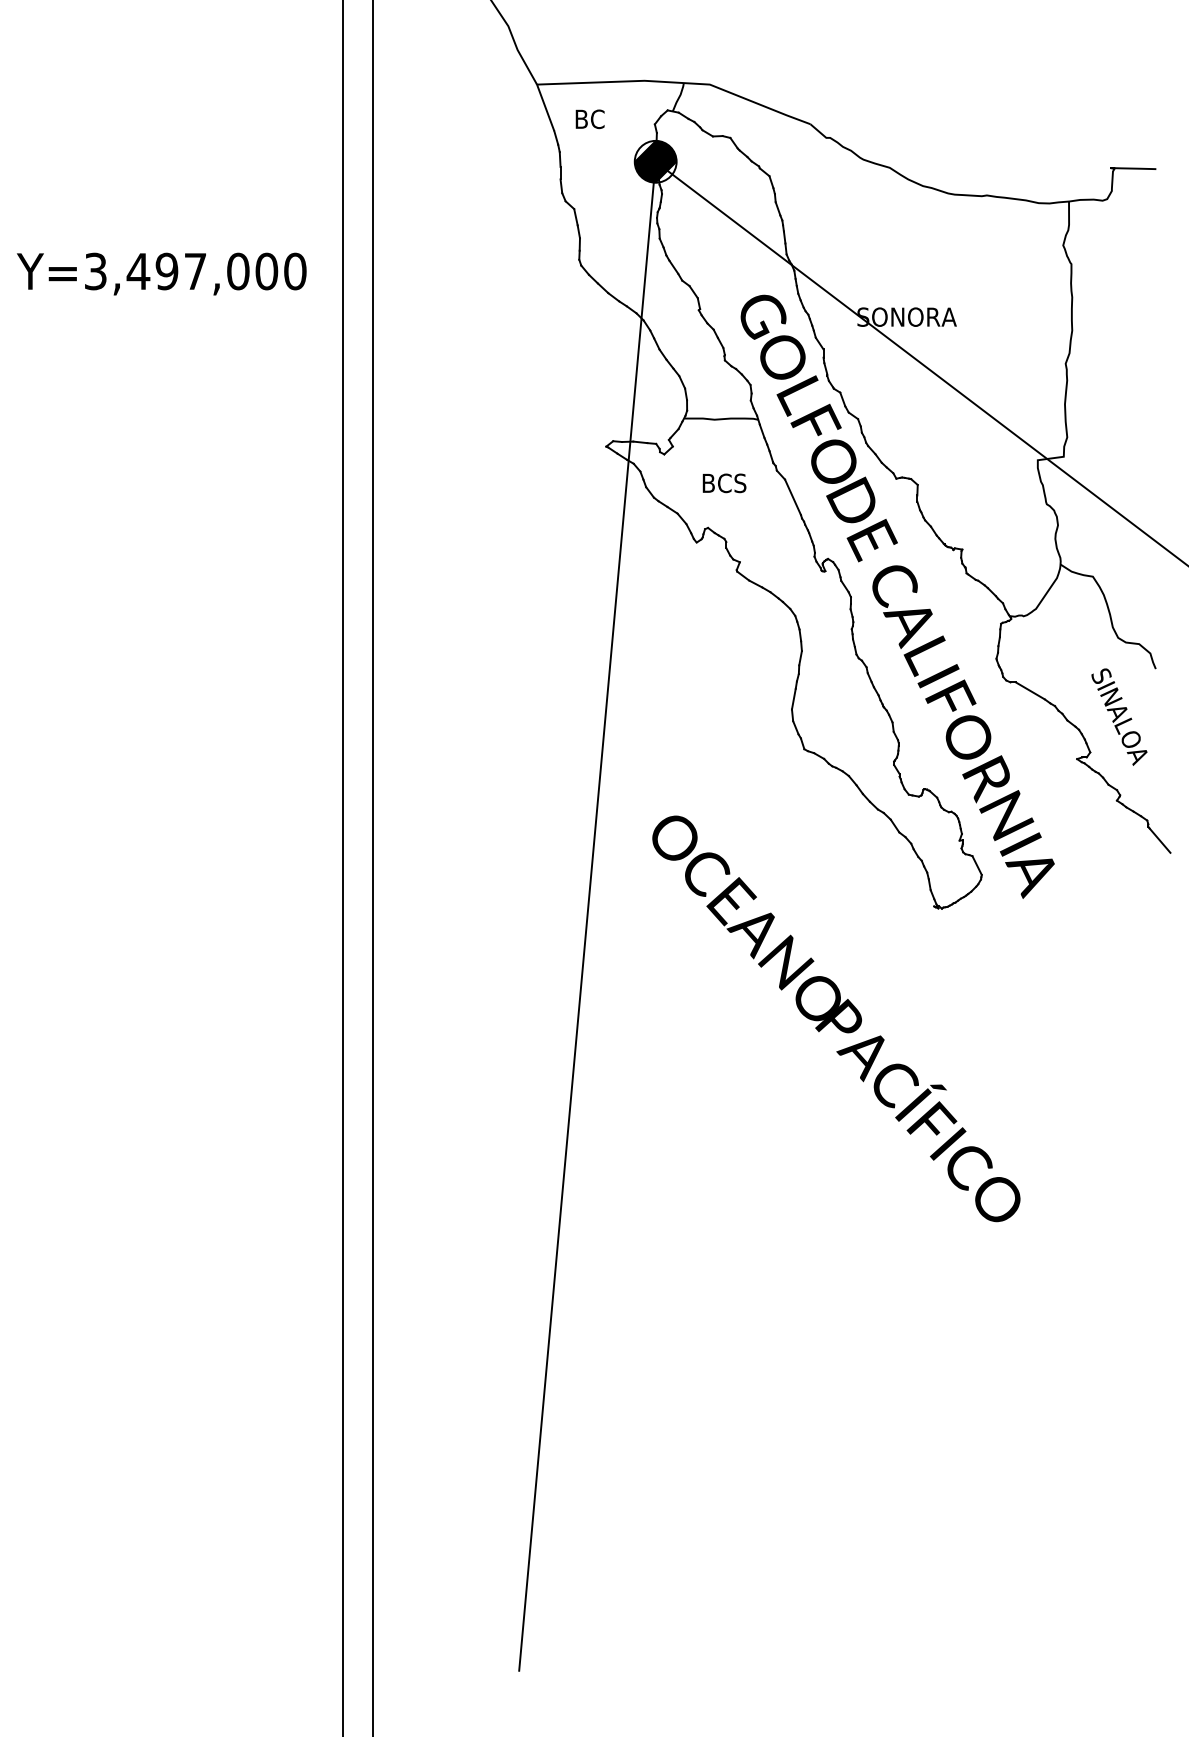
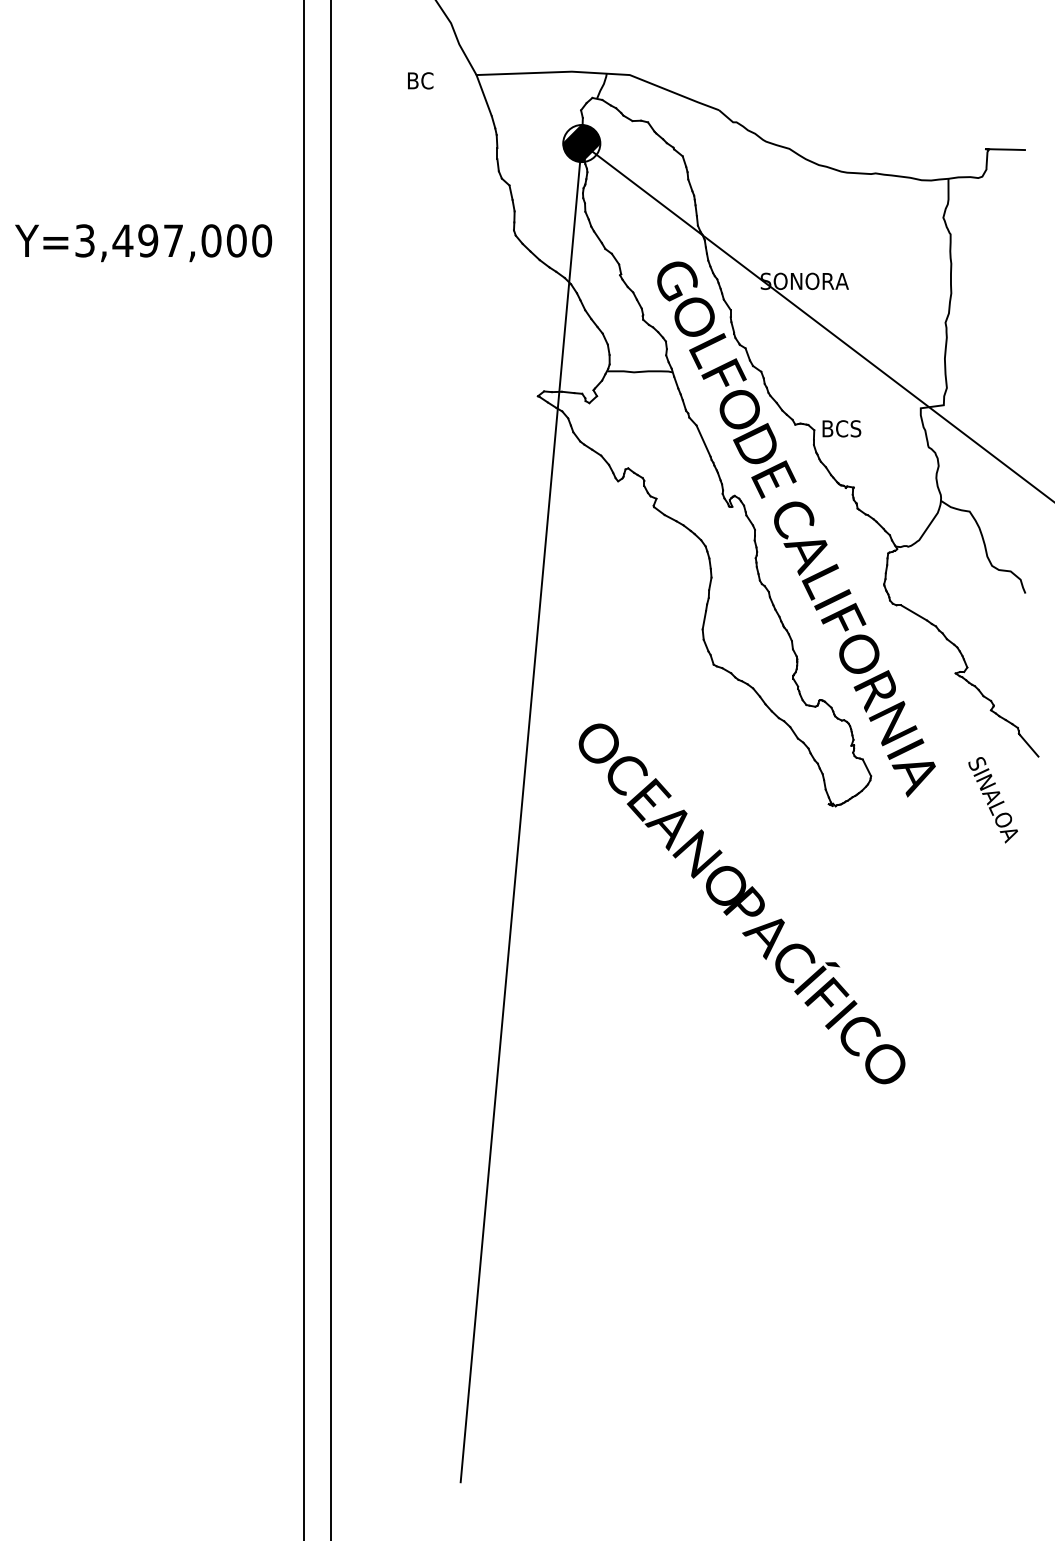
text: (589, 118) -> (420, 80), moved
text: (724, 482) -> (841, 428), moved
text: (1118, 717) -> (992, 800), moved

